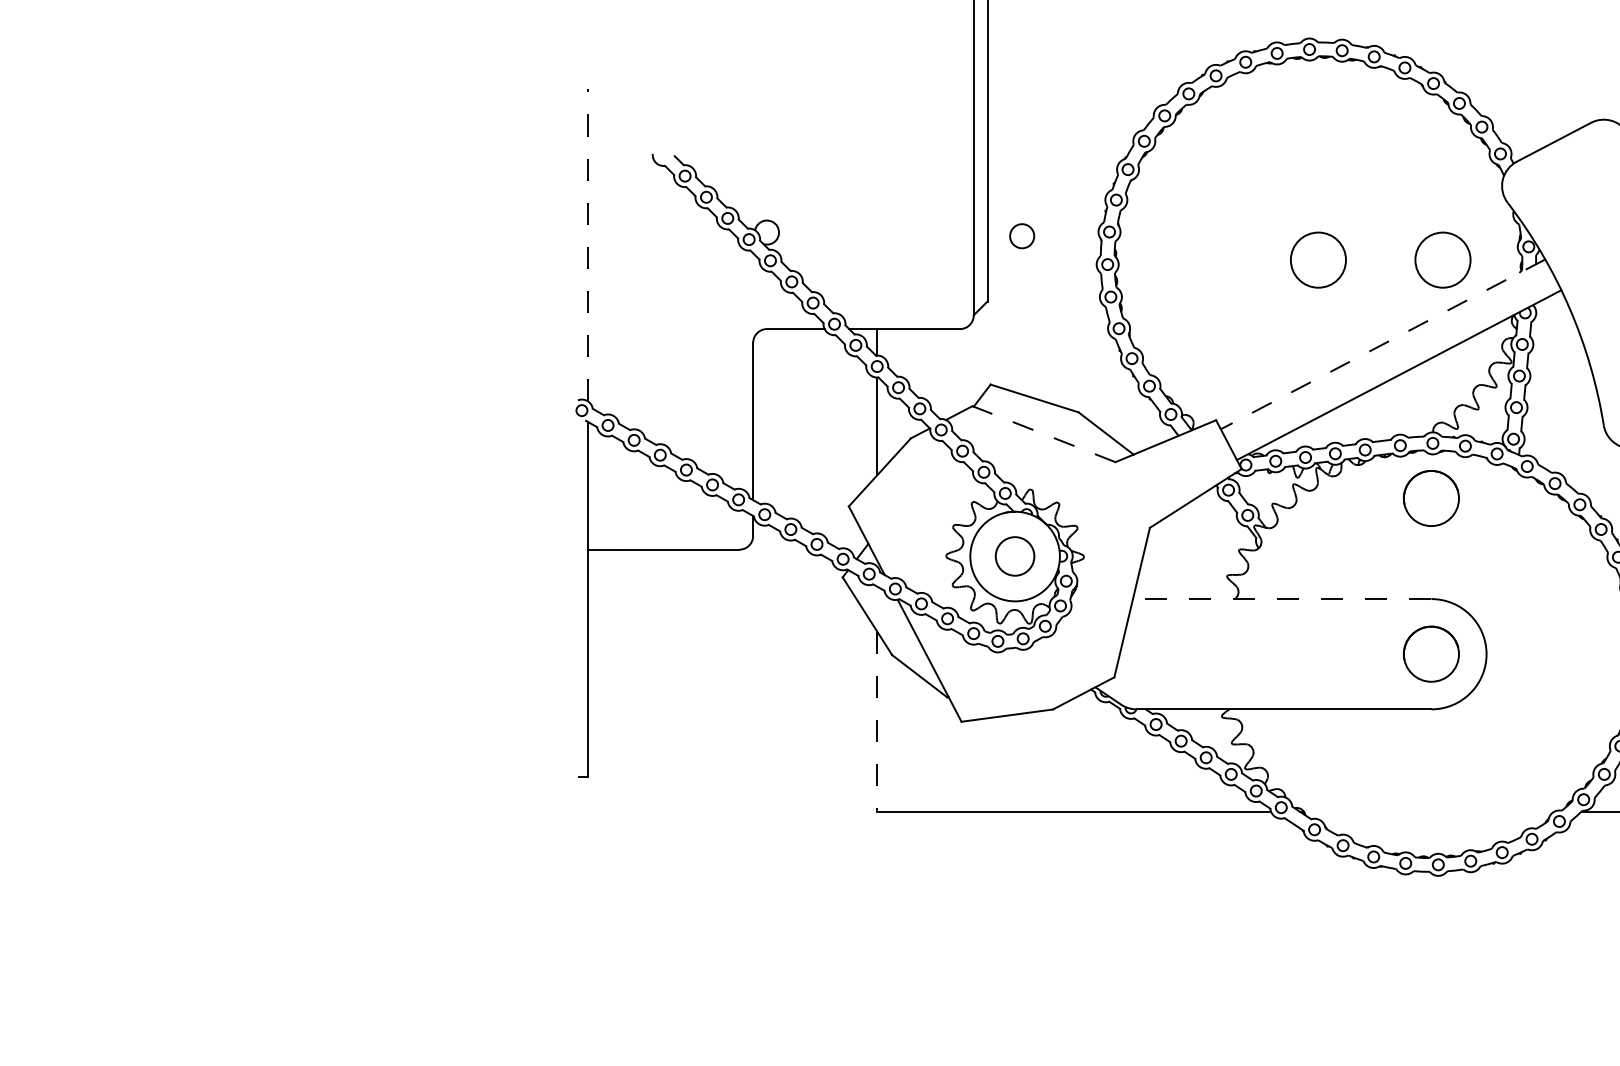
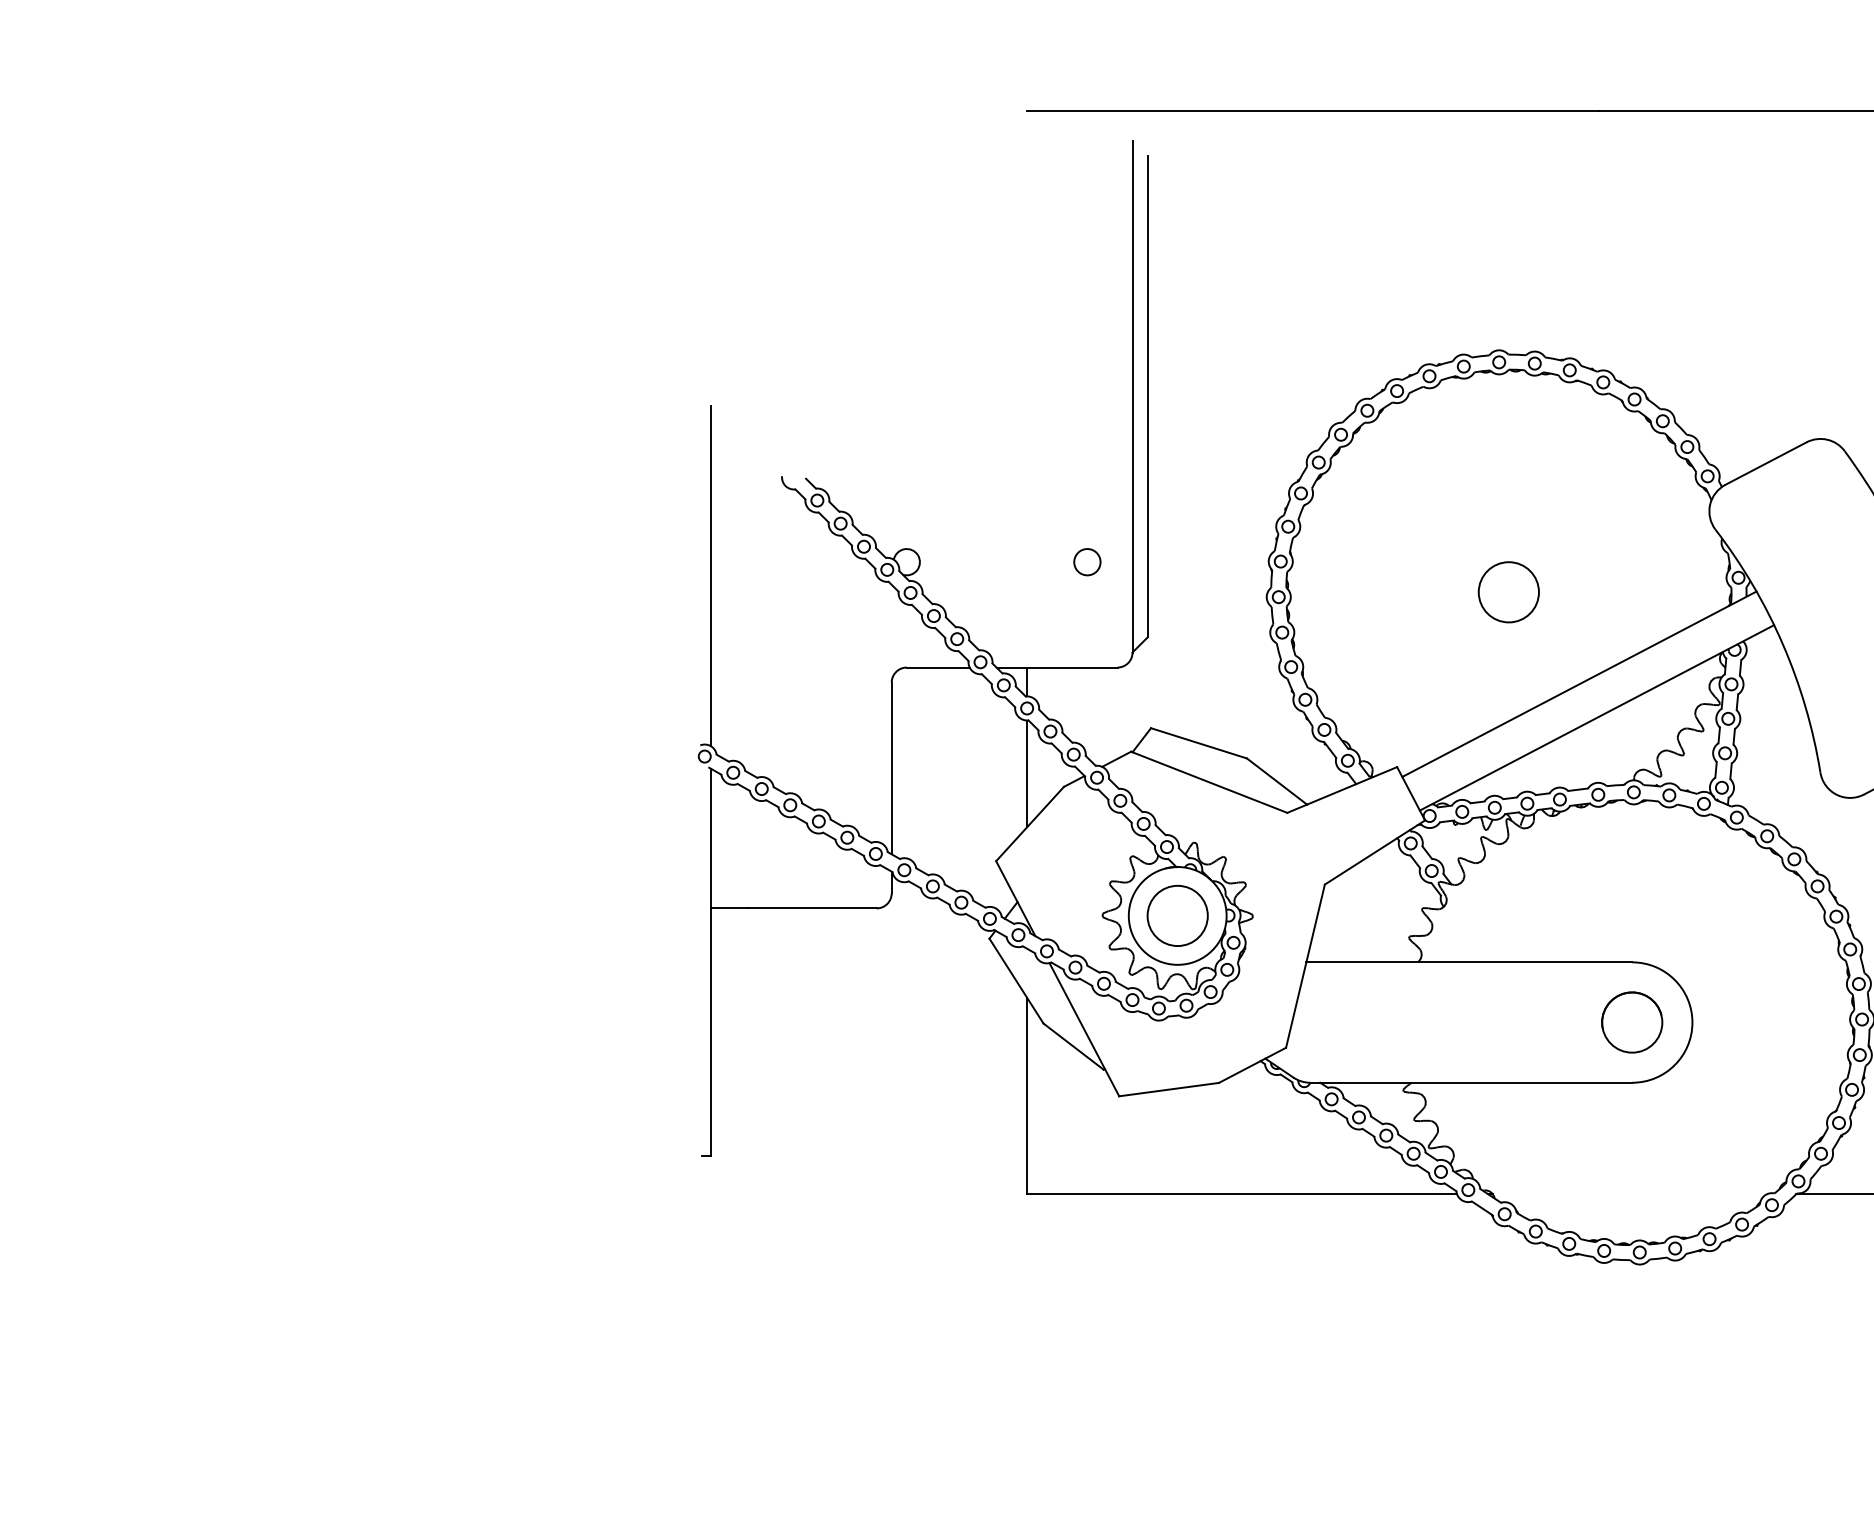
circle: (1022, 236) -> (1087, 562), moved
line: (588, 244) -> (711, 575), dashed -> solid
circle: (1442, 260) -> (1644, 592), removed
line: (1383, 344) -> (1579, 684), dashed -> solid
line: (1044, 434) -> (1209, 782), dashed -> solid
circle: (1431, 498) -> (1632, 852), removed
circle: (1014, 556) -> (1177, 915), size x1.43
line: (1282, 599) -> (1469, 962), dashed -> solid
line: (877, 721) -> (1027, 1096), dashed -> solid

